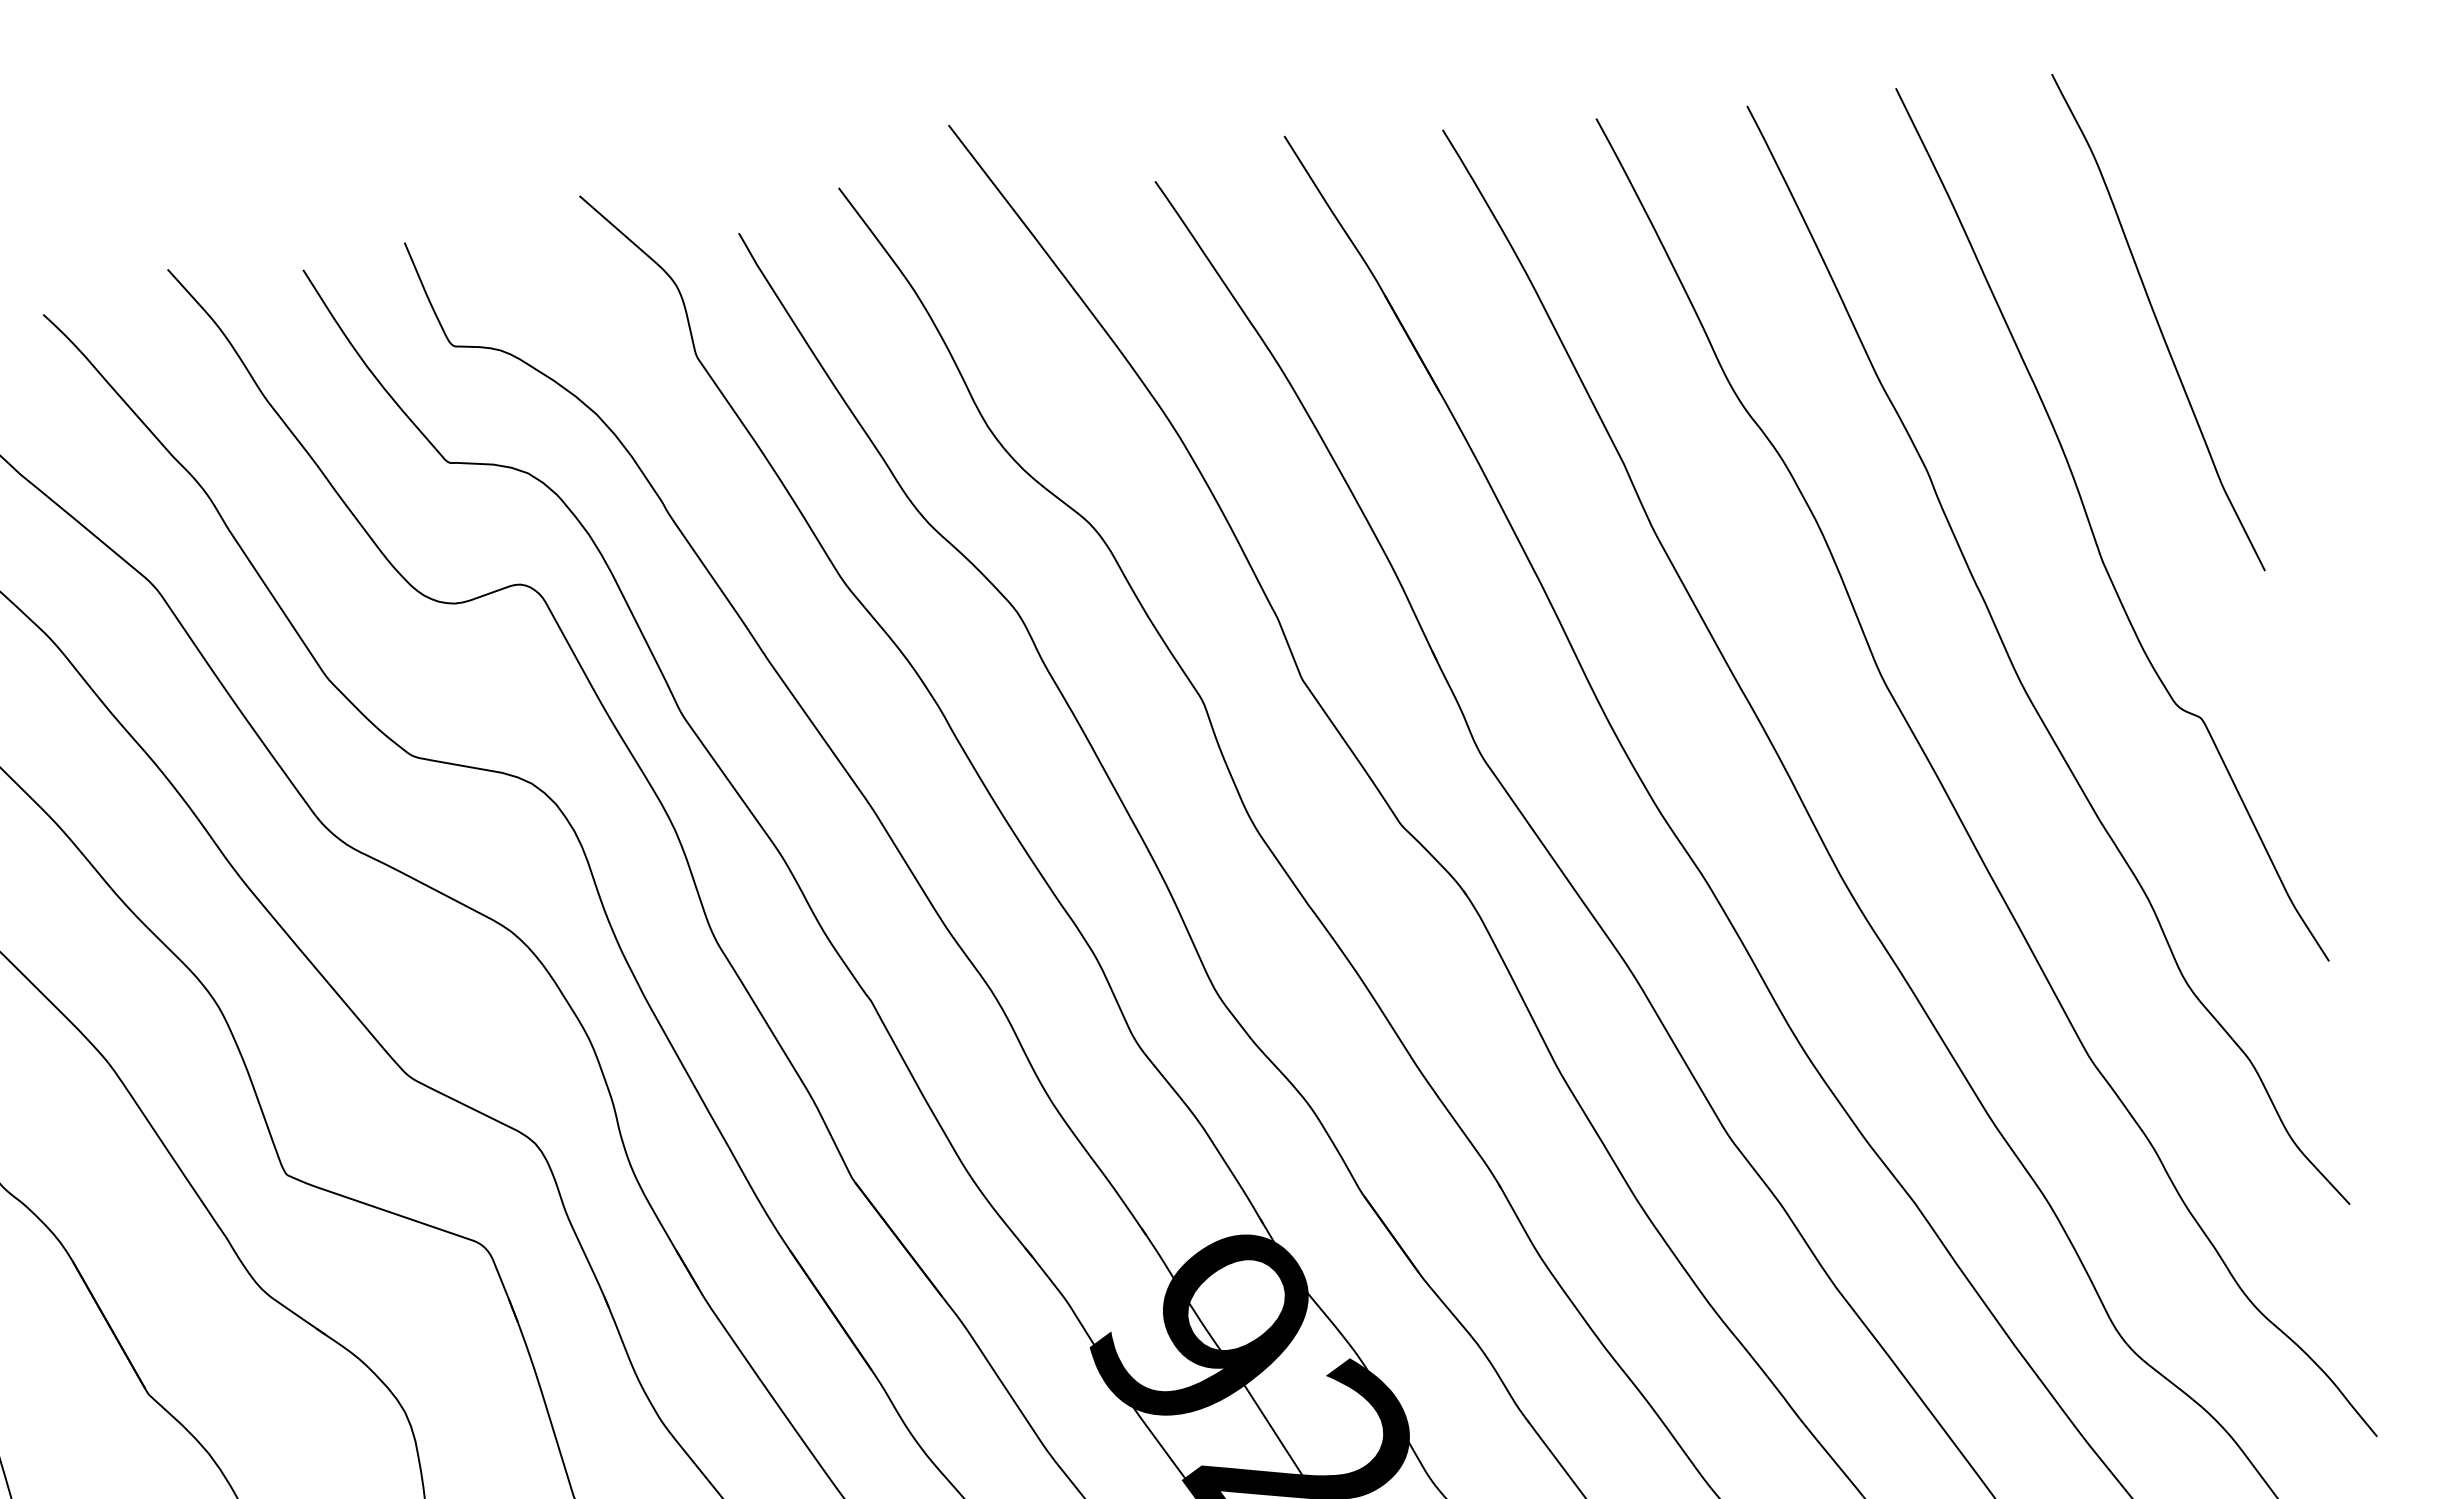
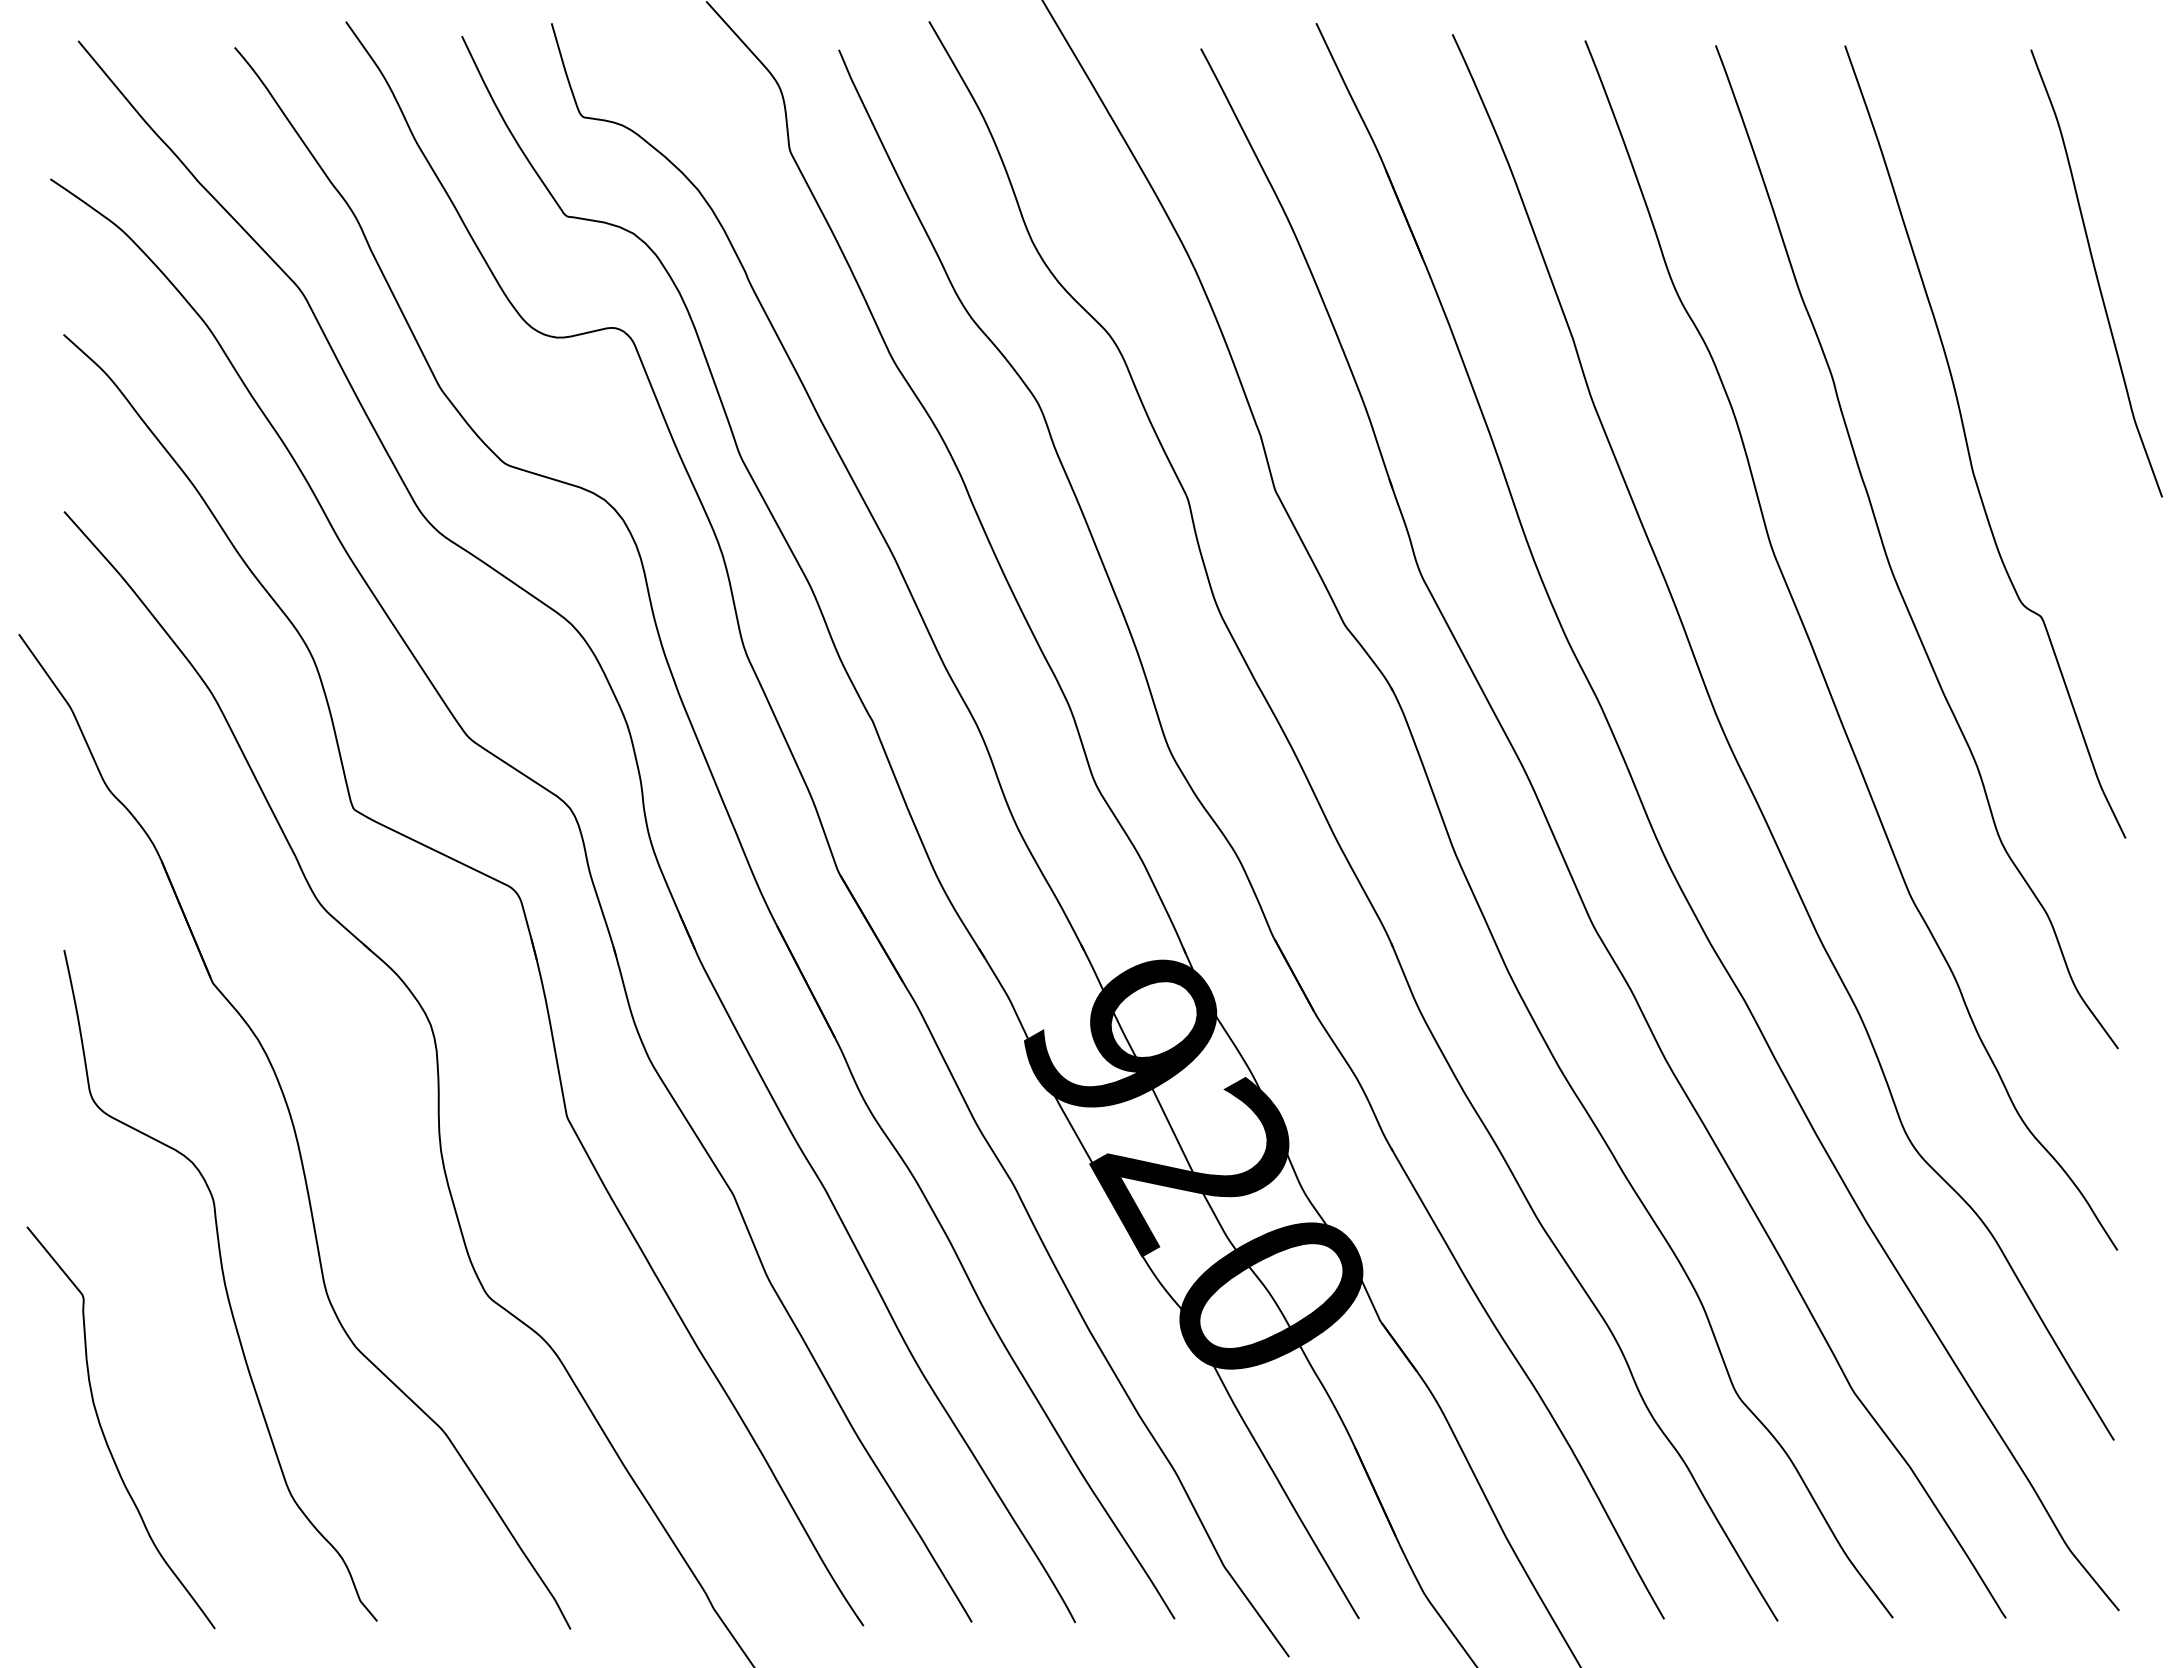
curve: (2158, 322) -> (2096, 273), moved

